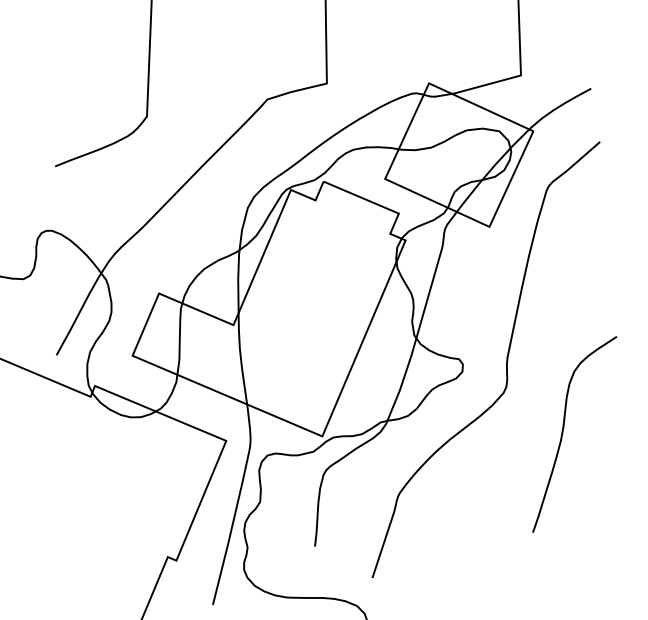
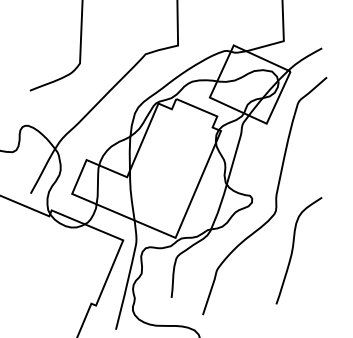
curve: (564, 433) -> (293, 250), moved

